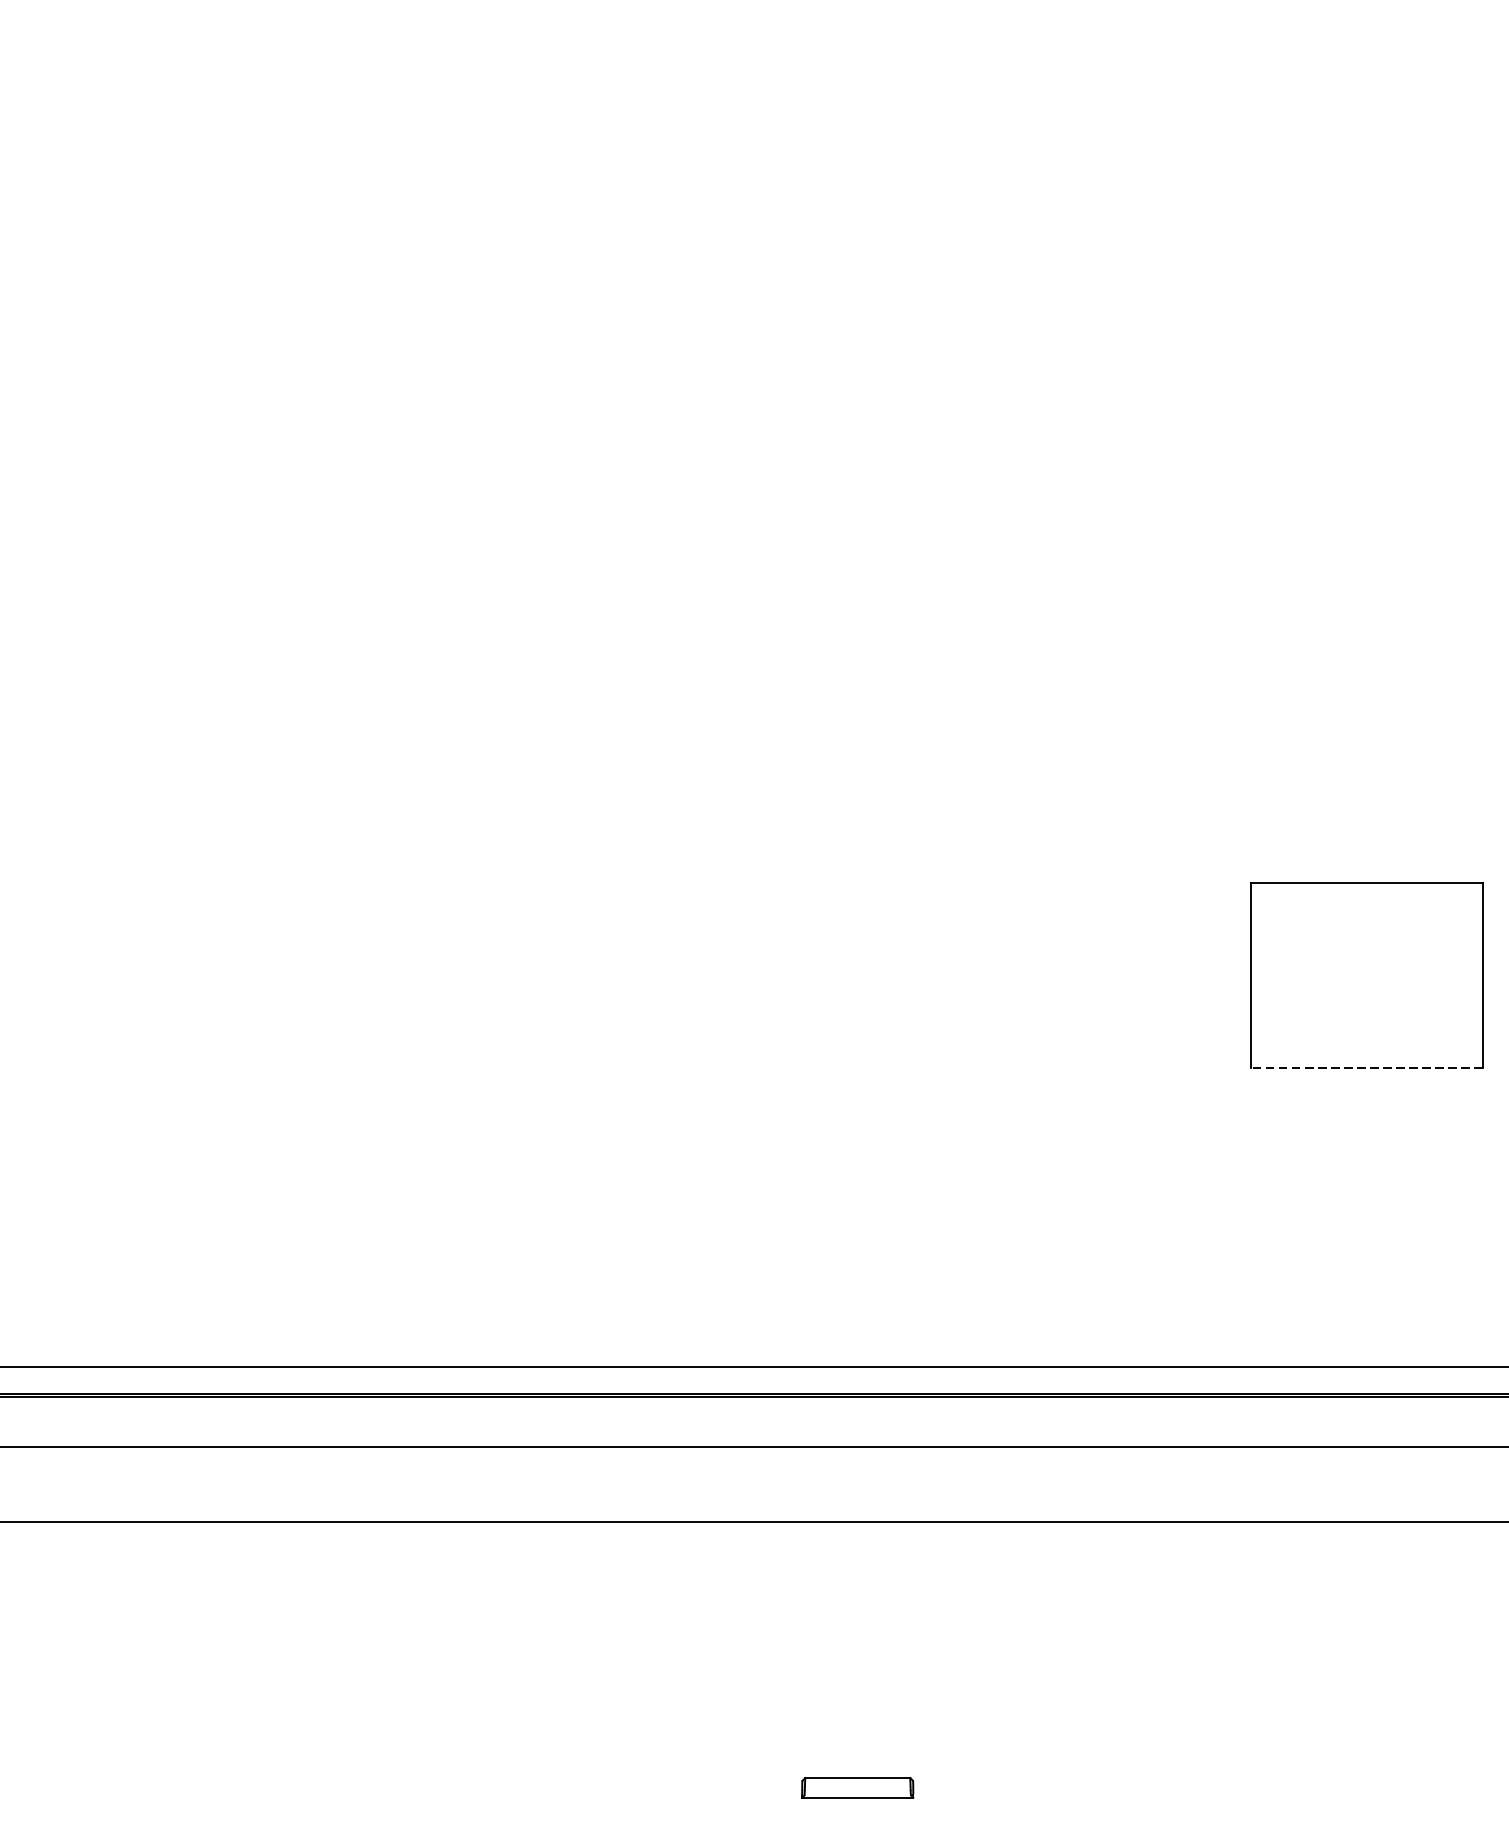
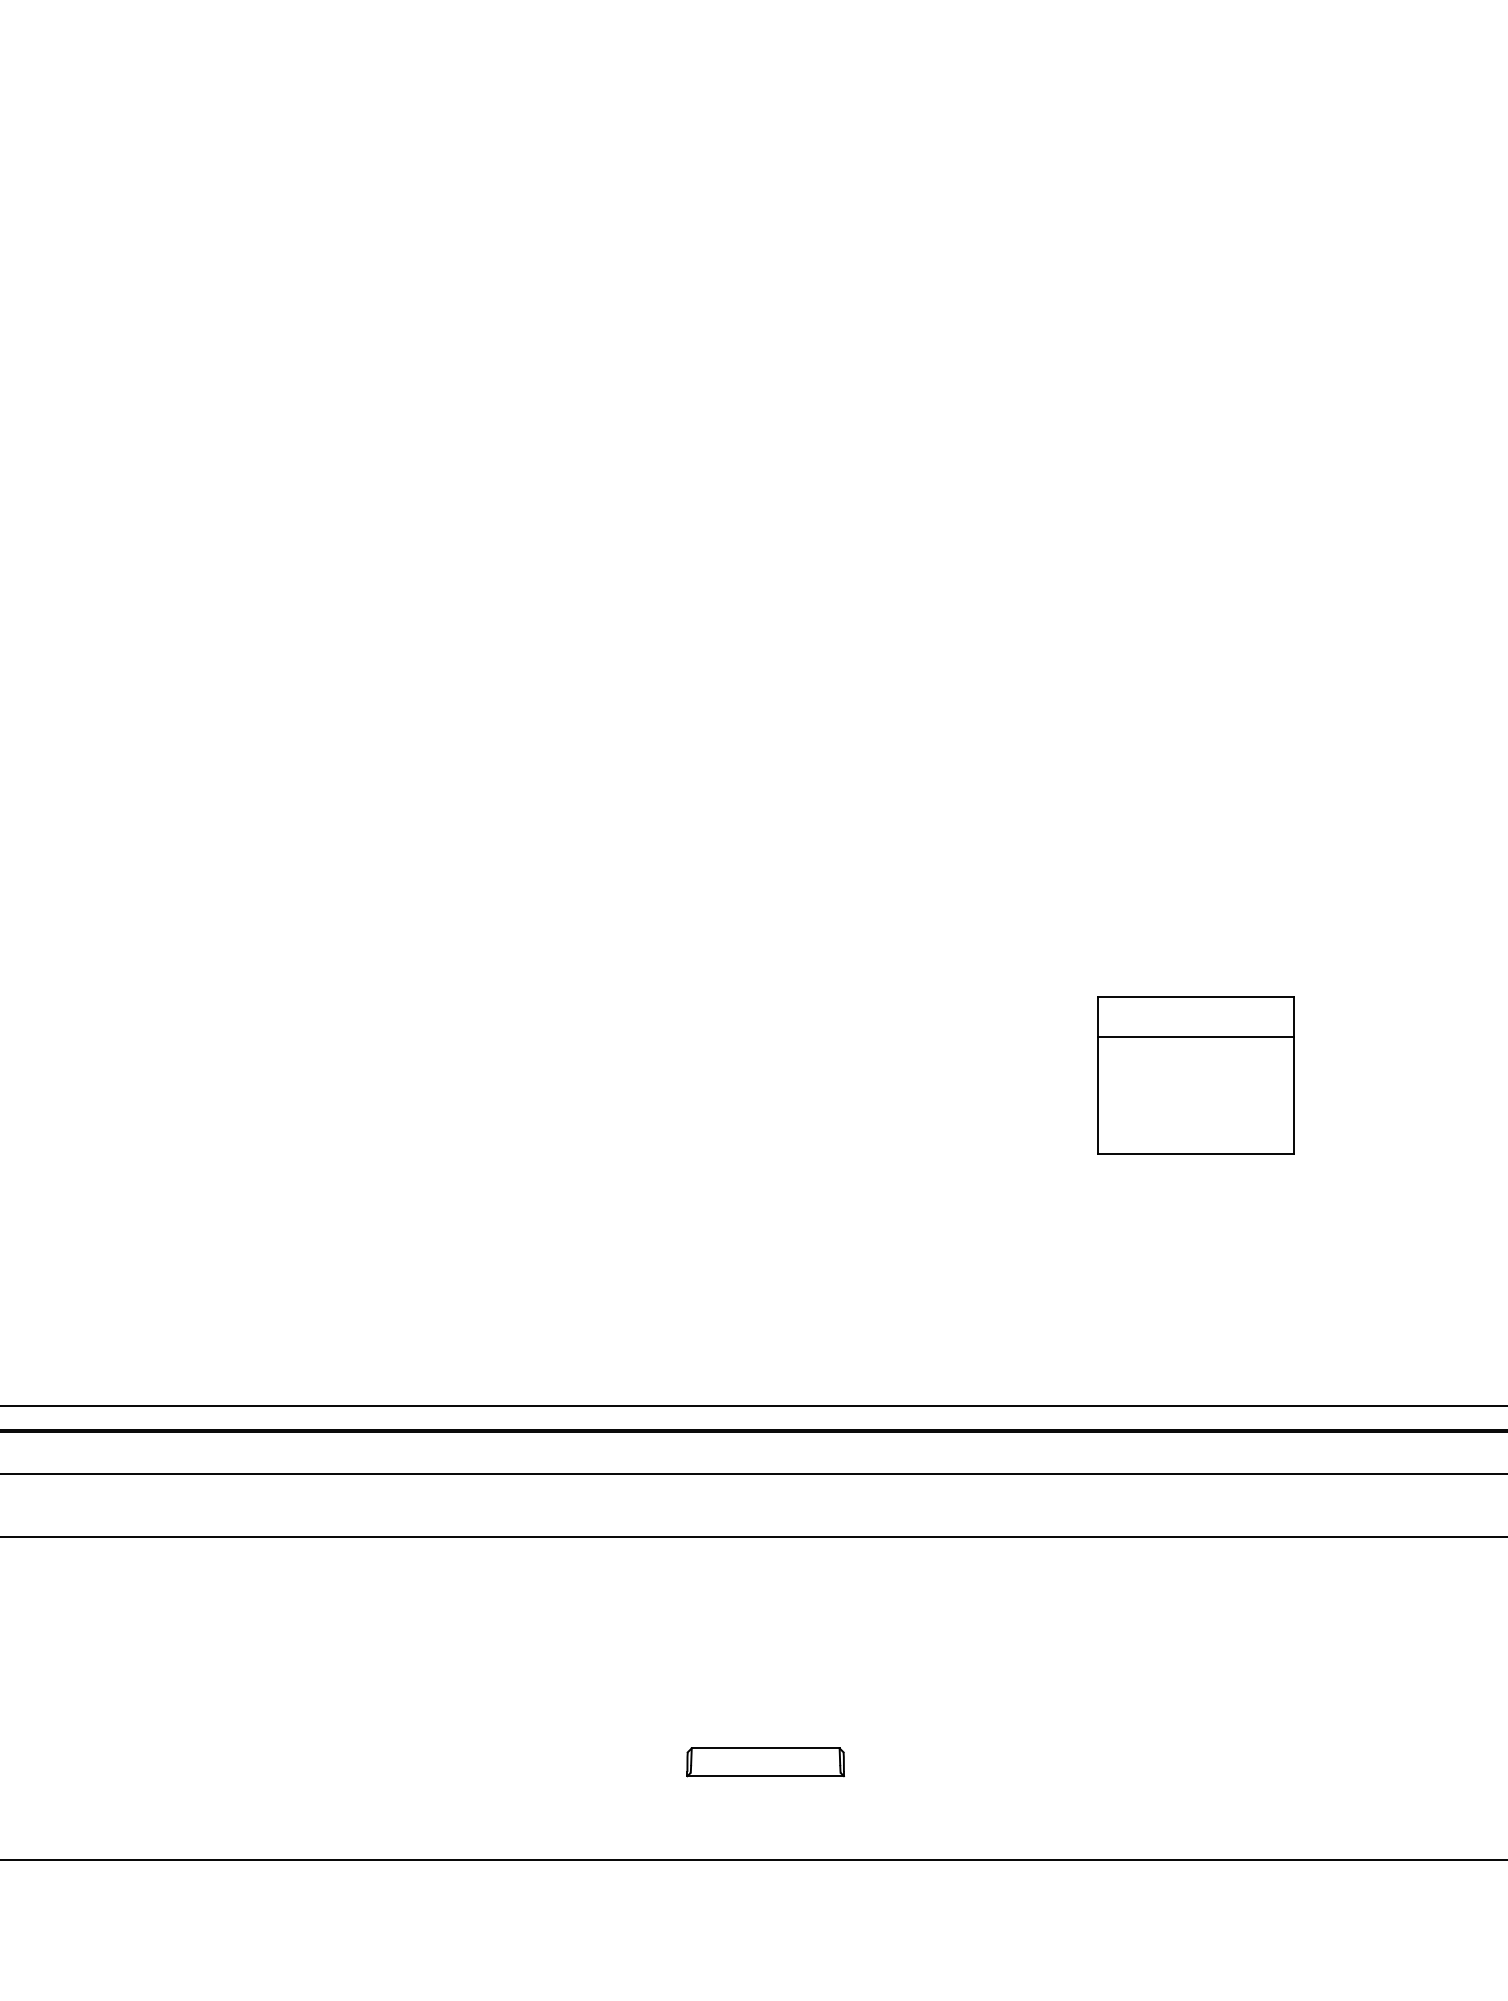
line: (1366, 929) -> (1195, 1036), added
line: (1367, 1067) -> (1196, 1153), dashed -> solid
part: (857, 1788) -> (765, 1762), size x1.67

